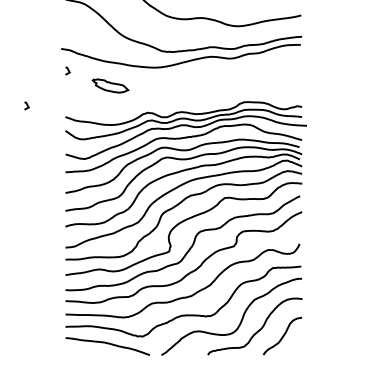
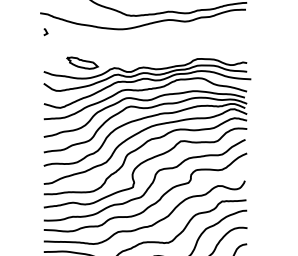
part: (110, 85) -> (82, 62), moved
curve: (26, 105) -> (10, 61), removed

